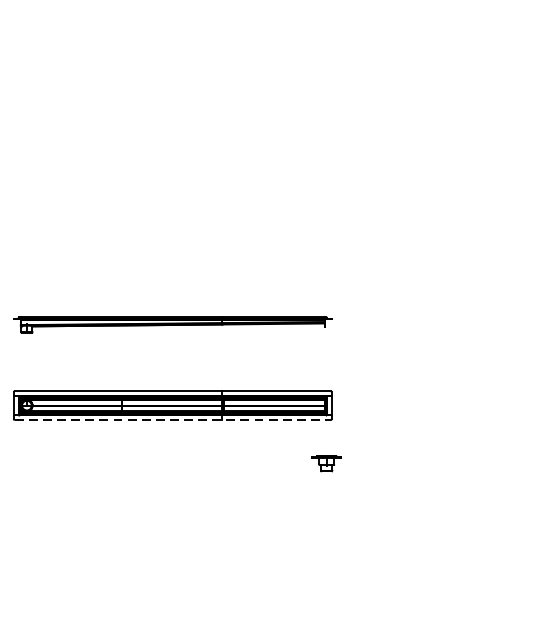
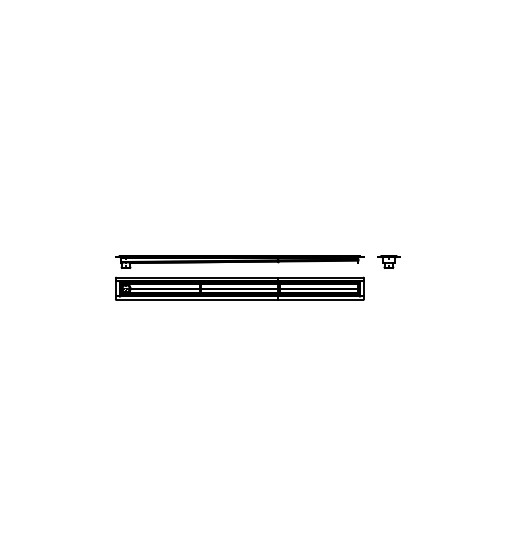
part: (172, 324) -> (239, 261), moved
line: (173, 420) -> (240, 300), dashed -> solid
part: (326, 462) -> (388, 261), moved

